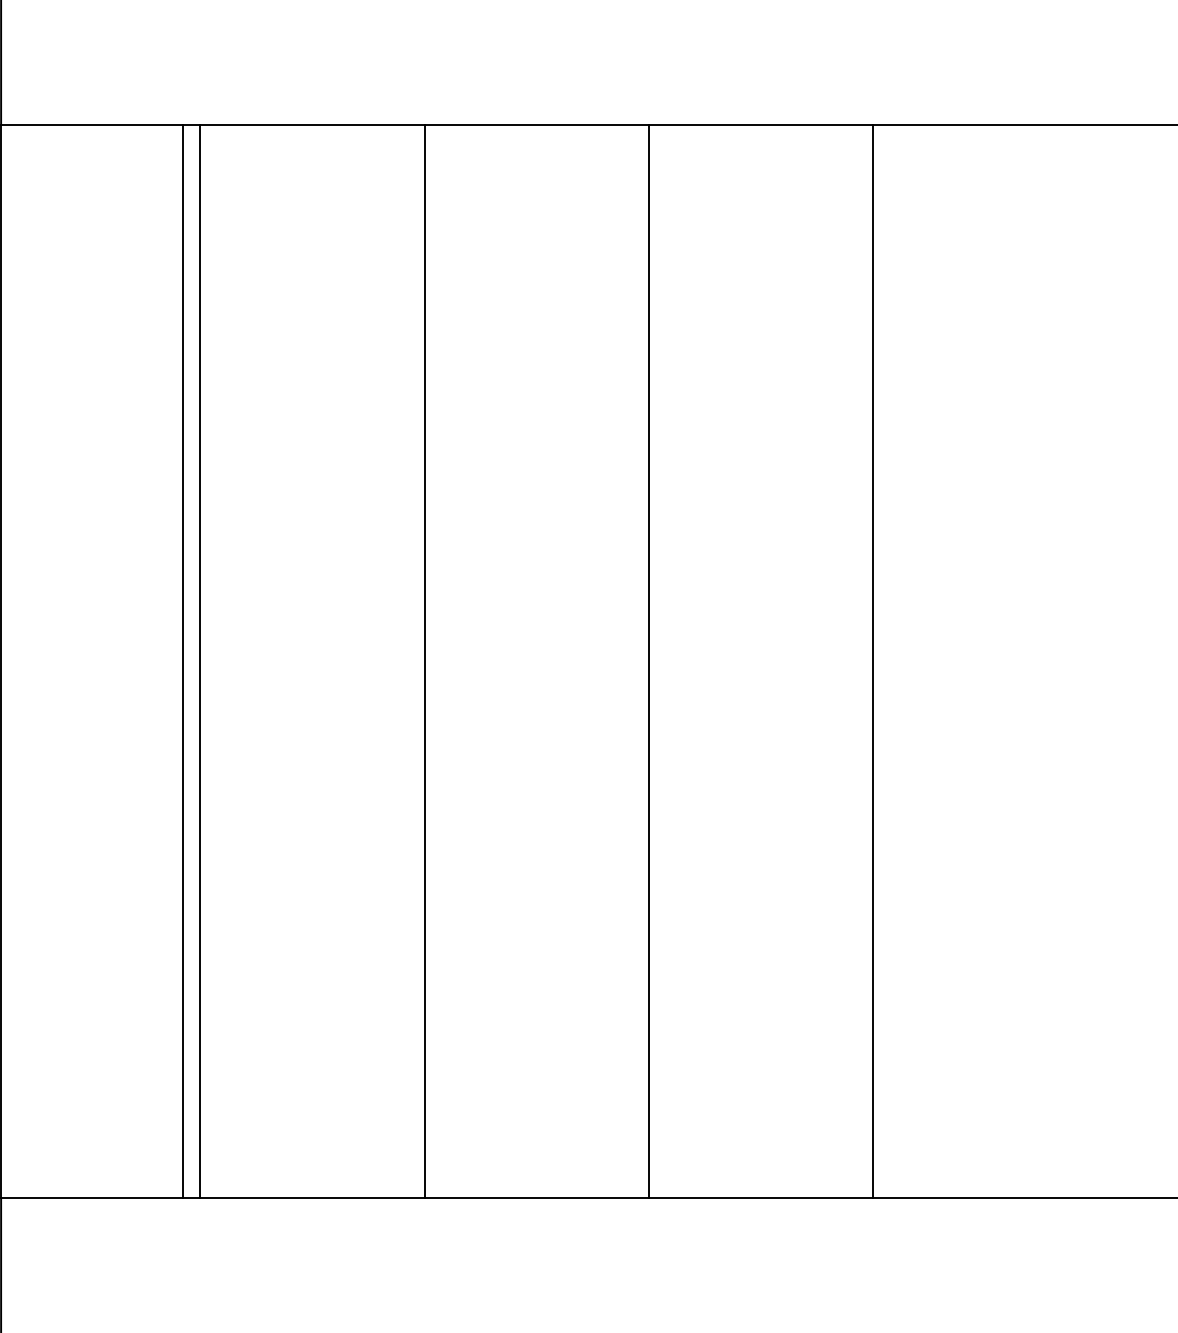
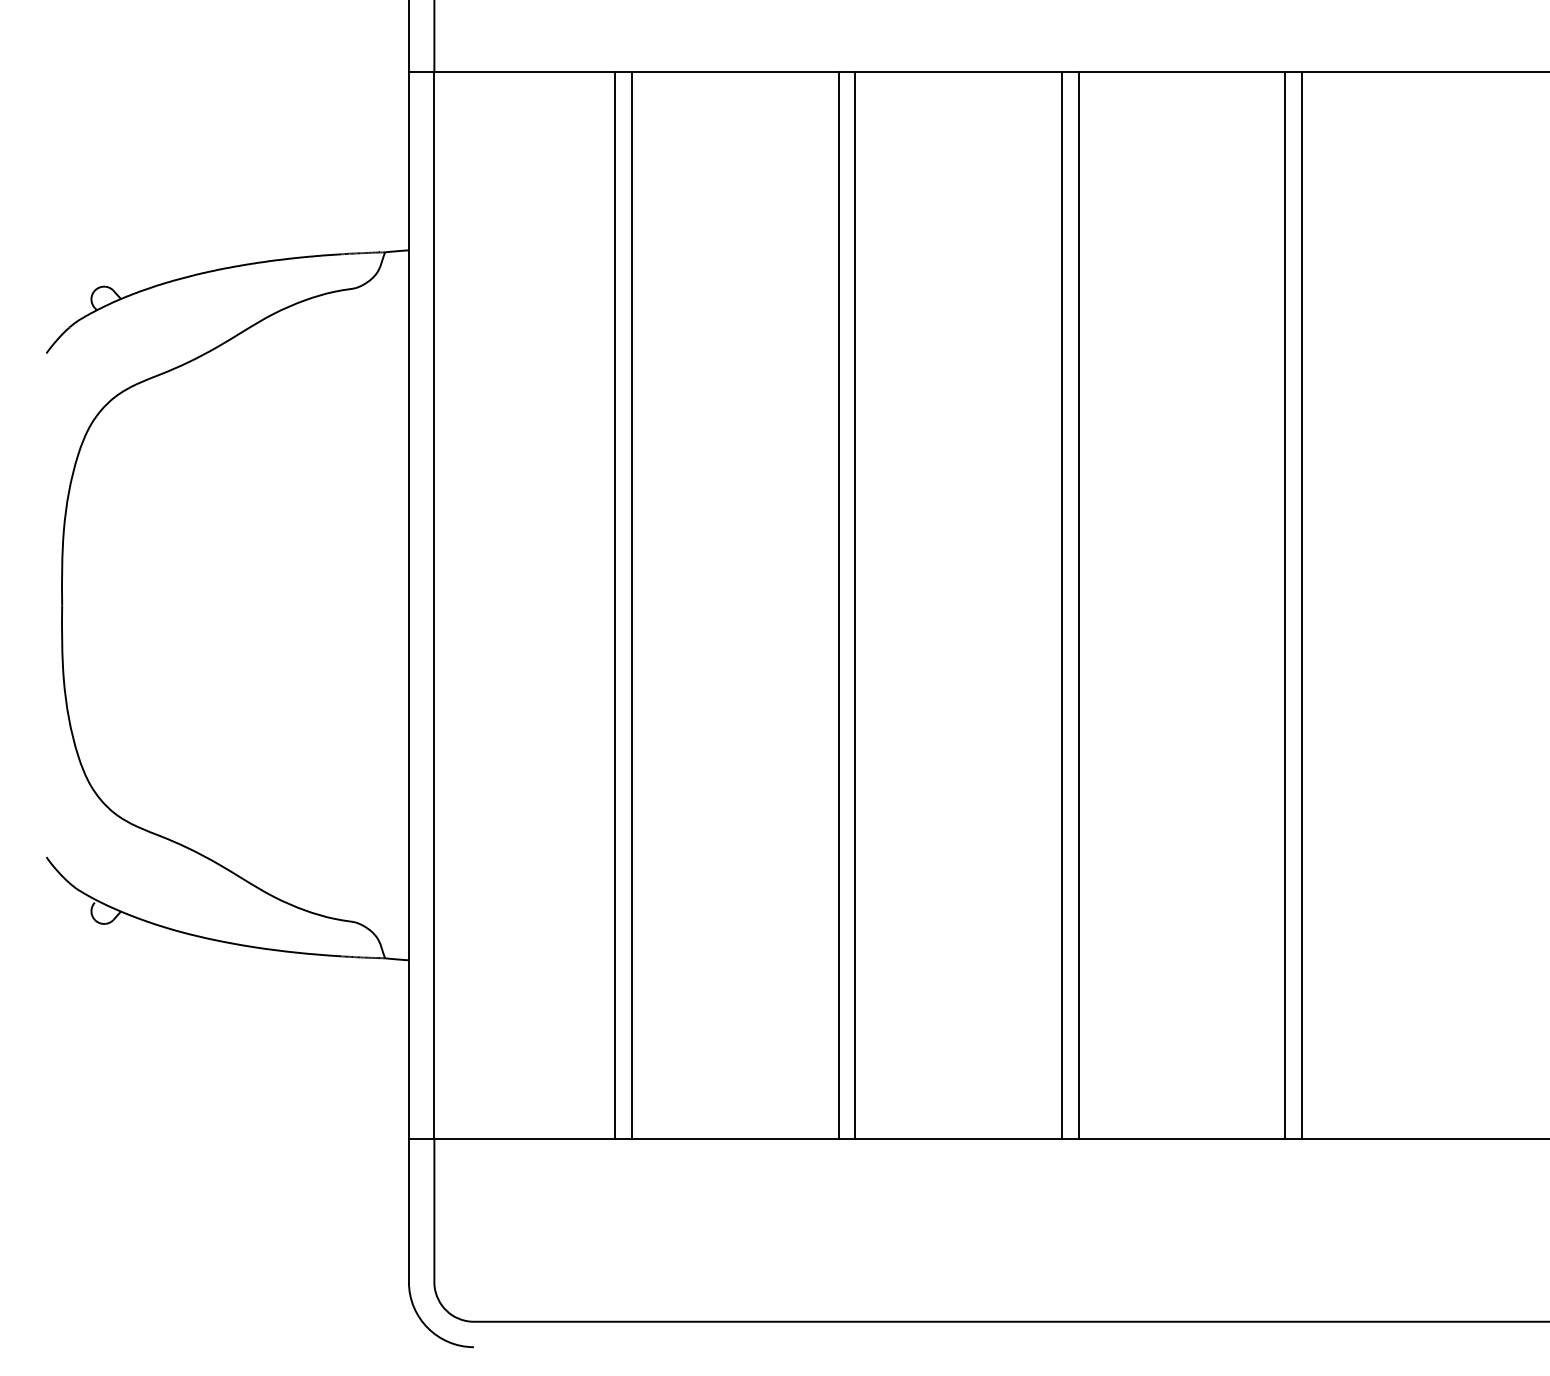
line: (407, 660) -> (838, 604), added
line: (631, 660) -> (1061, 604), added
line: (856, 660) -> (1285, 604), added

